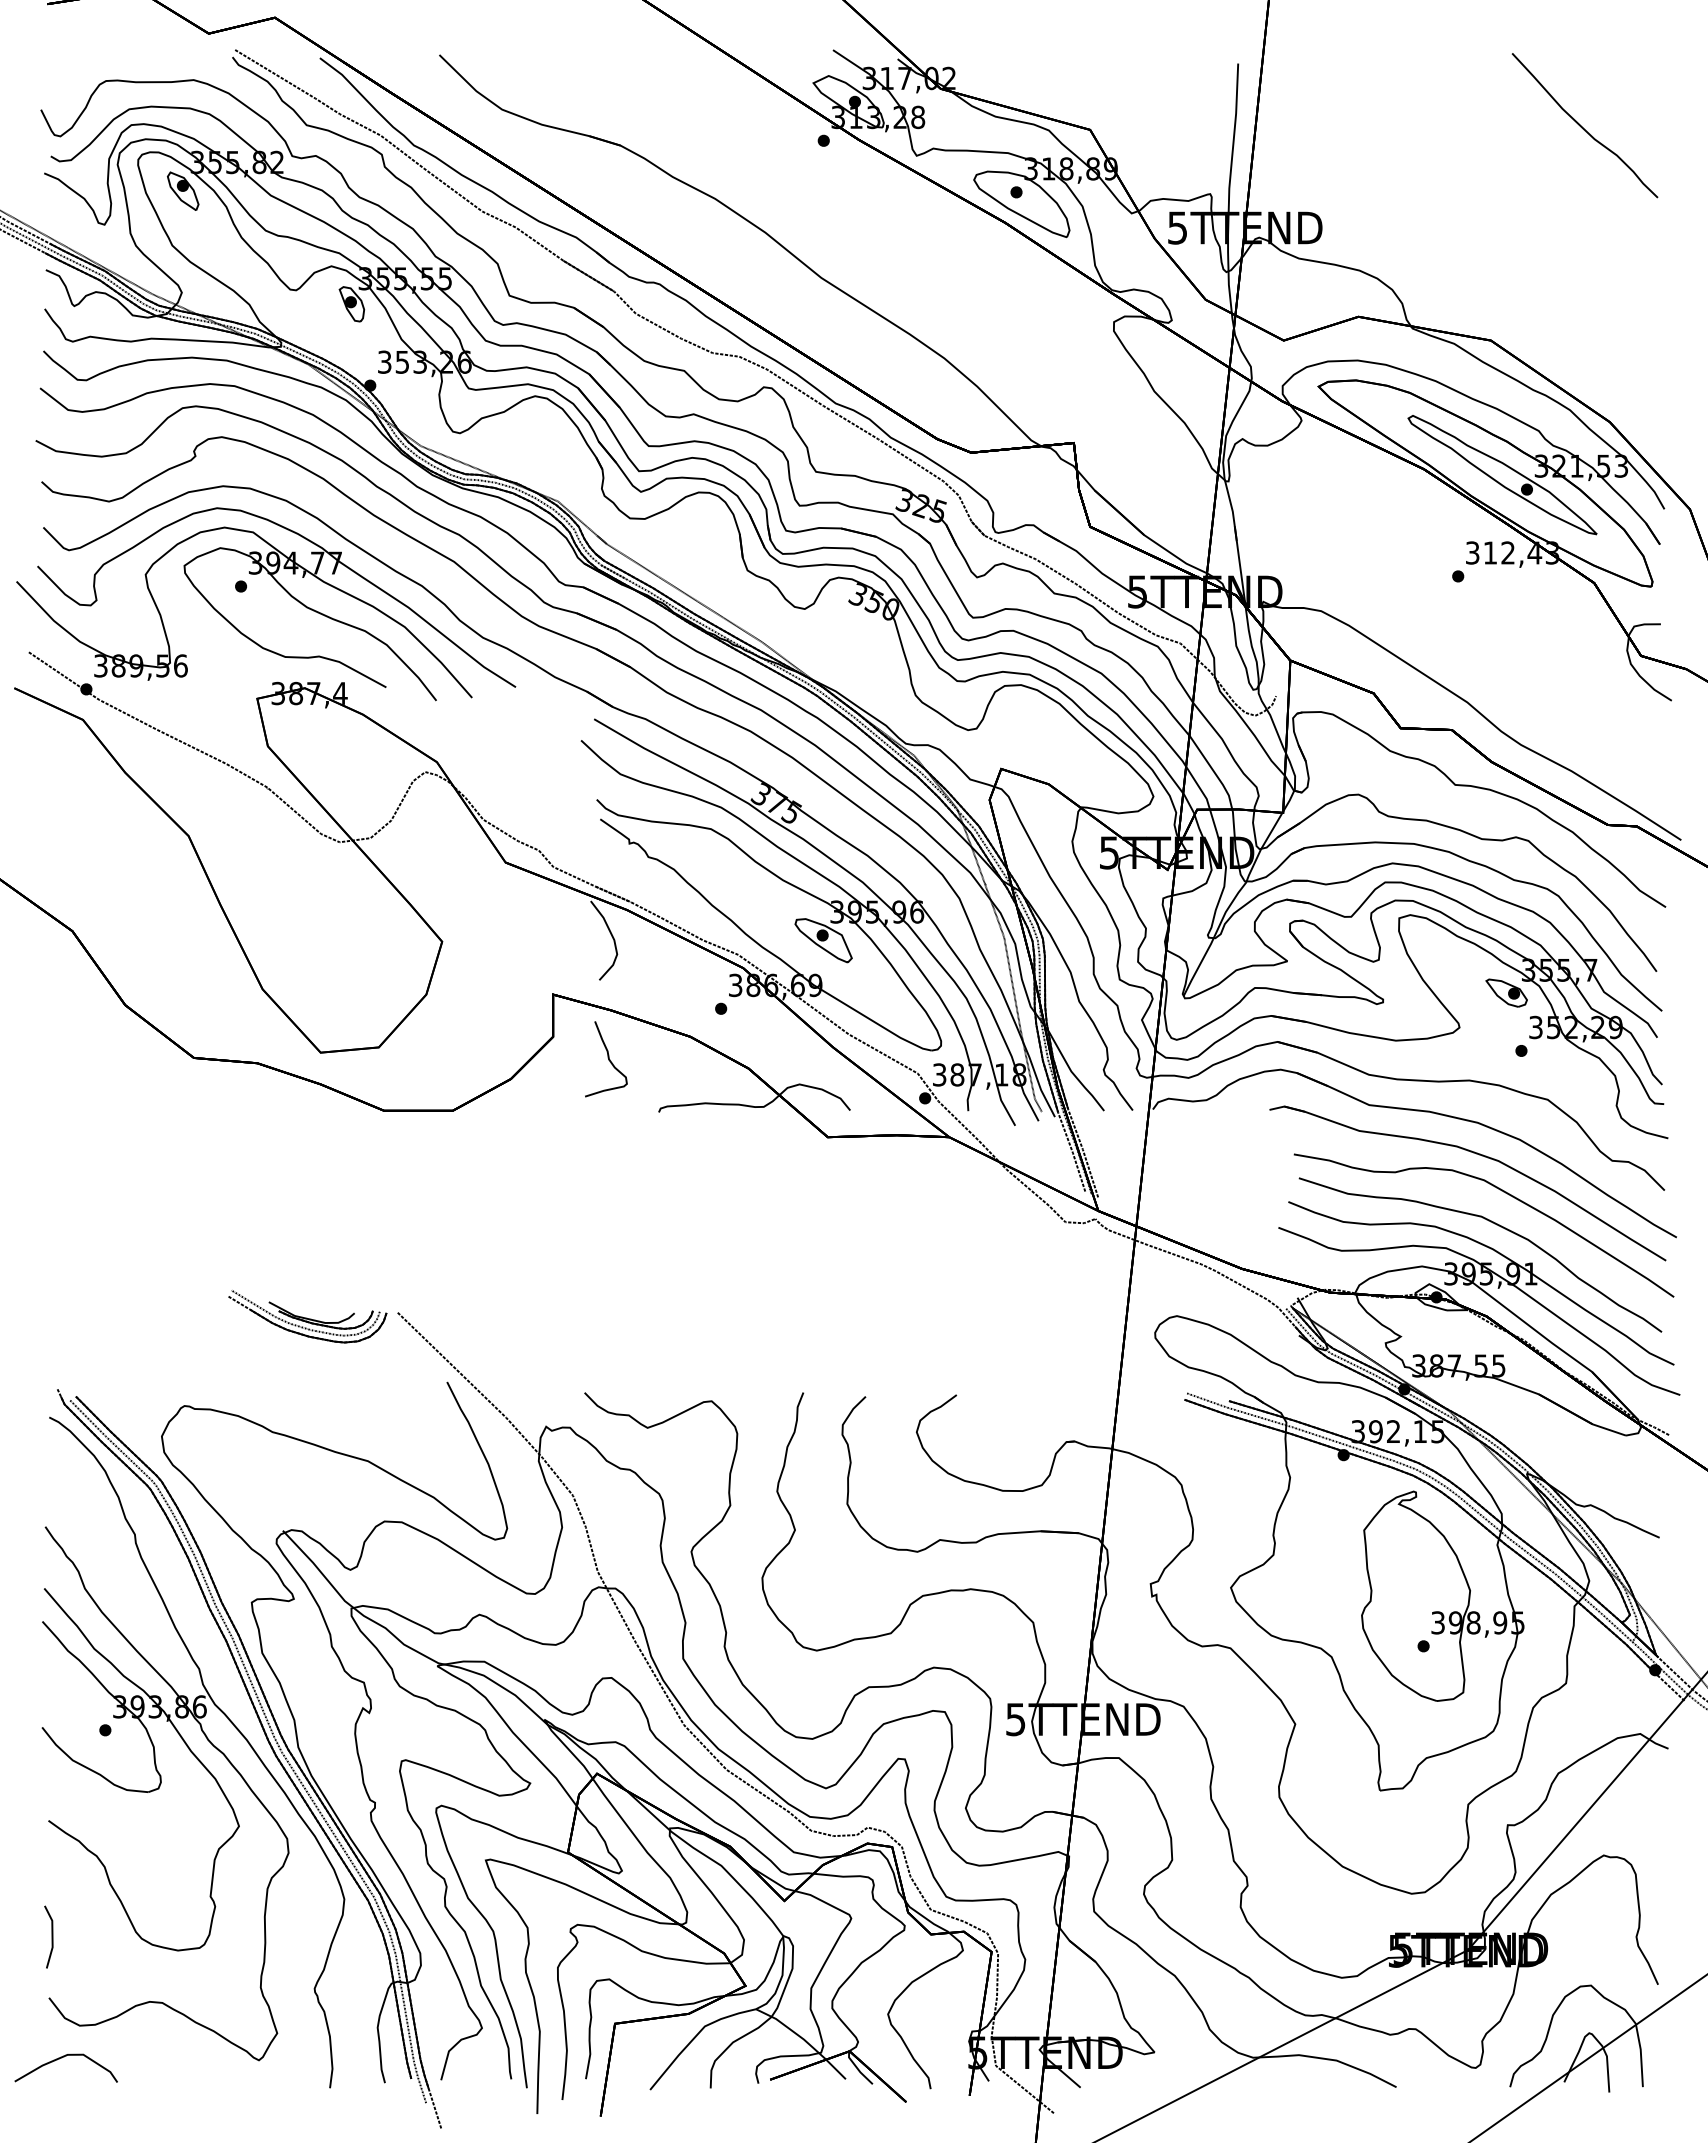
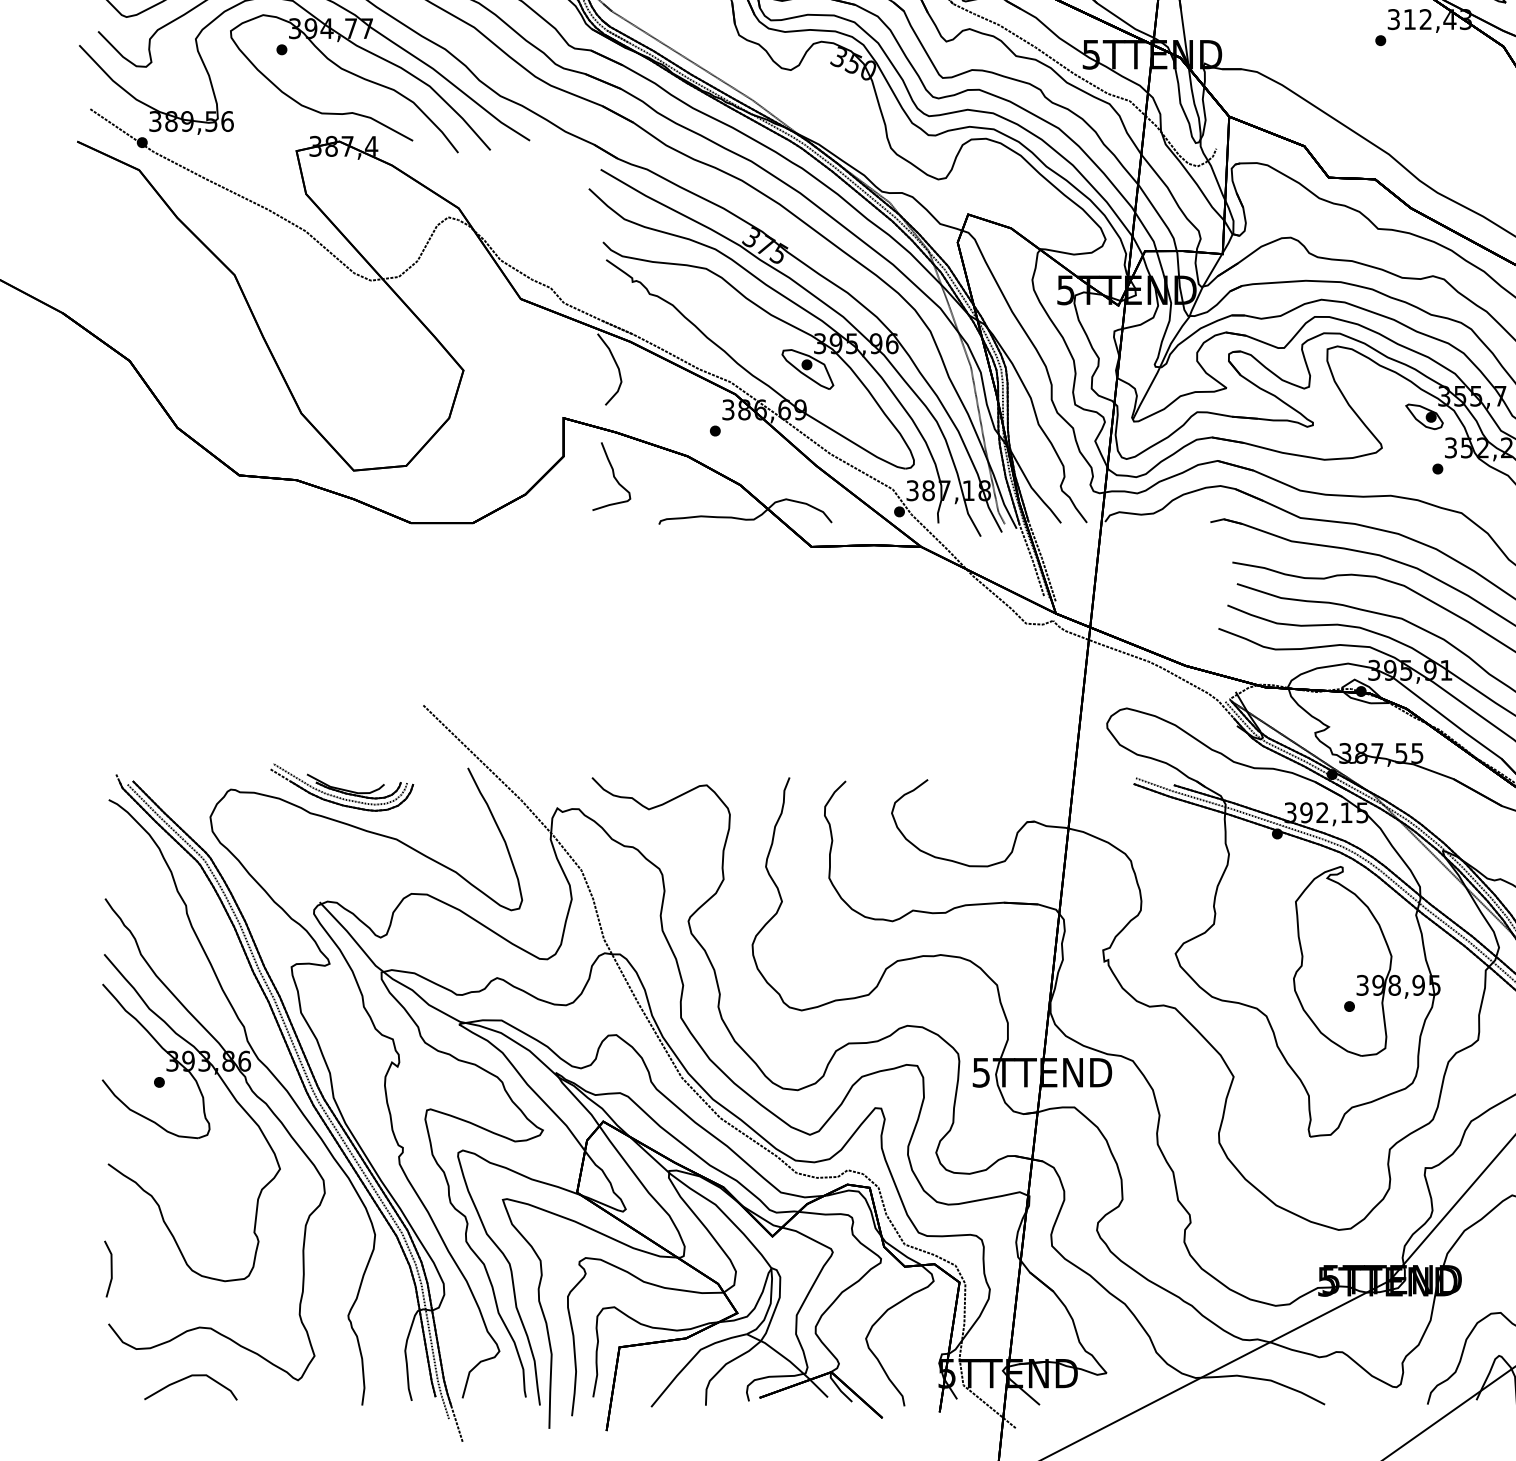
part: (307, 1316) -> (341, 787), moved
curve: (61, 2058) -> (186, 1378), moved

